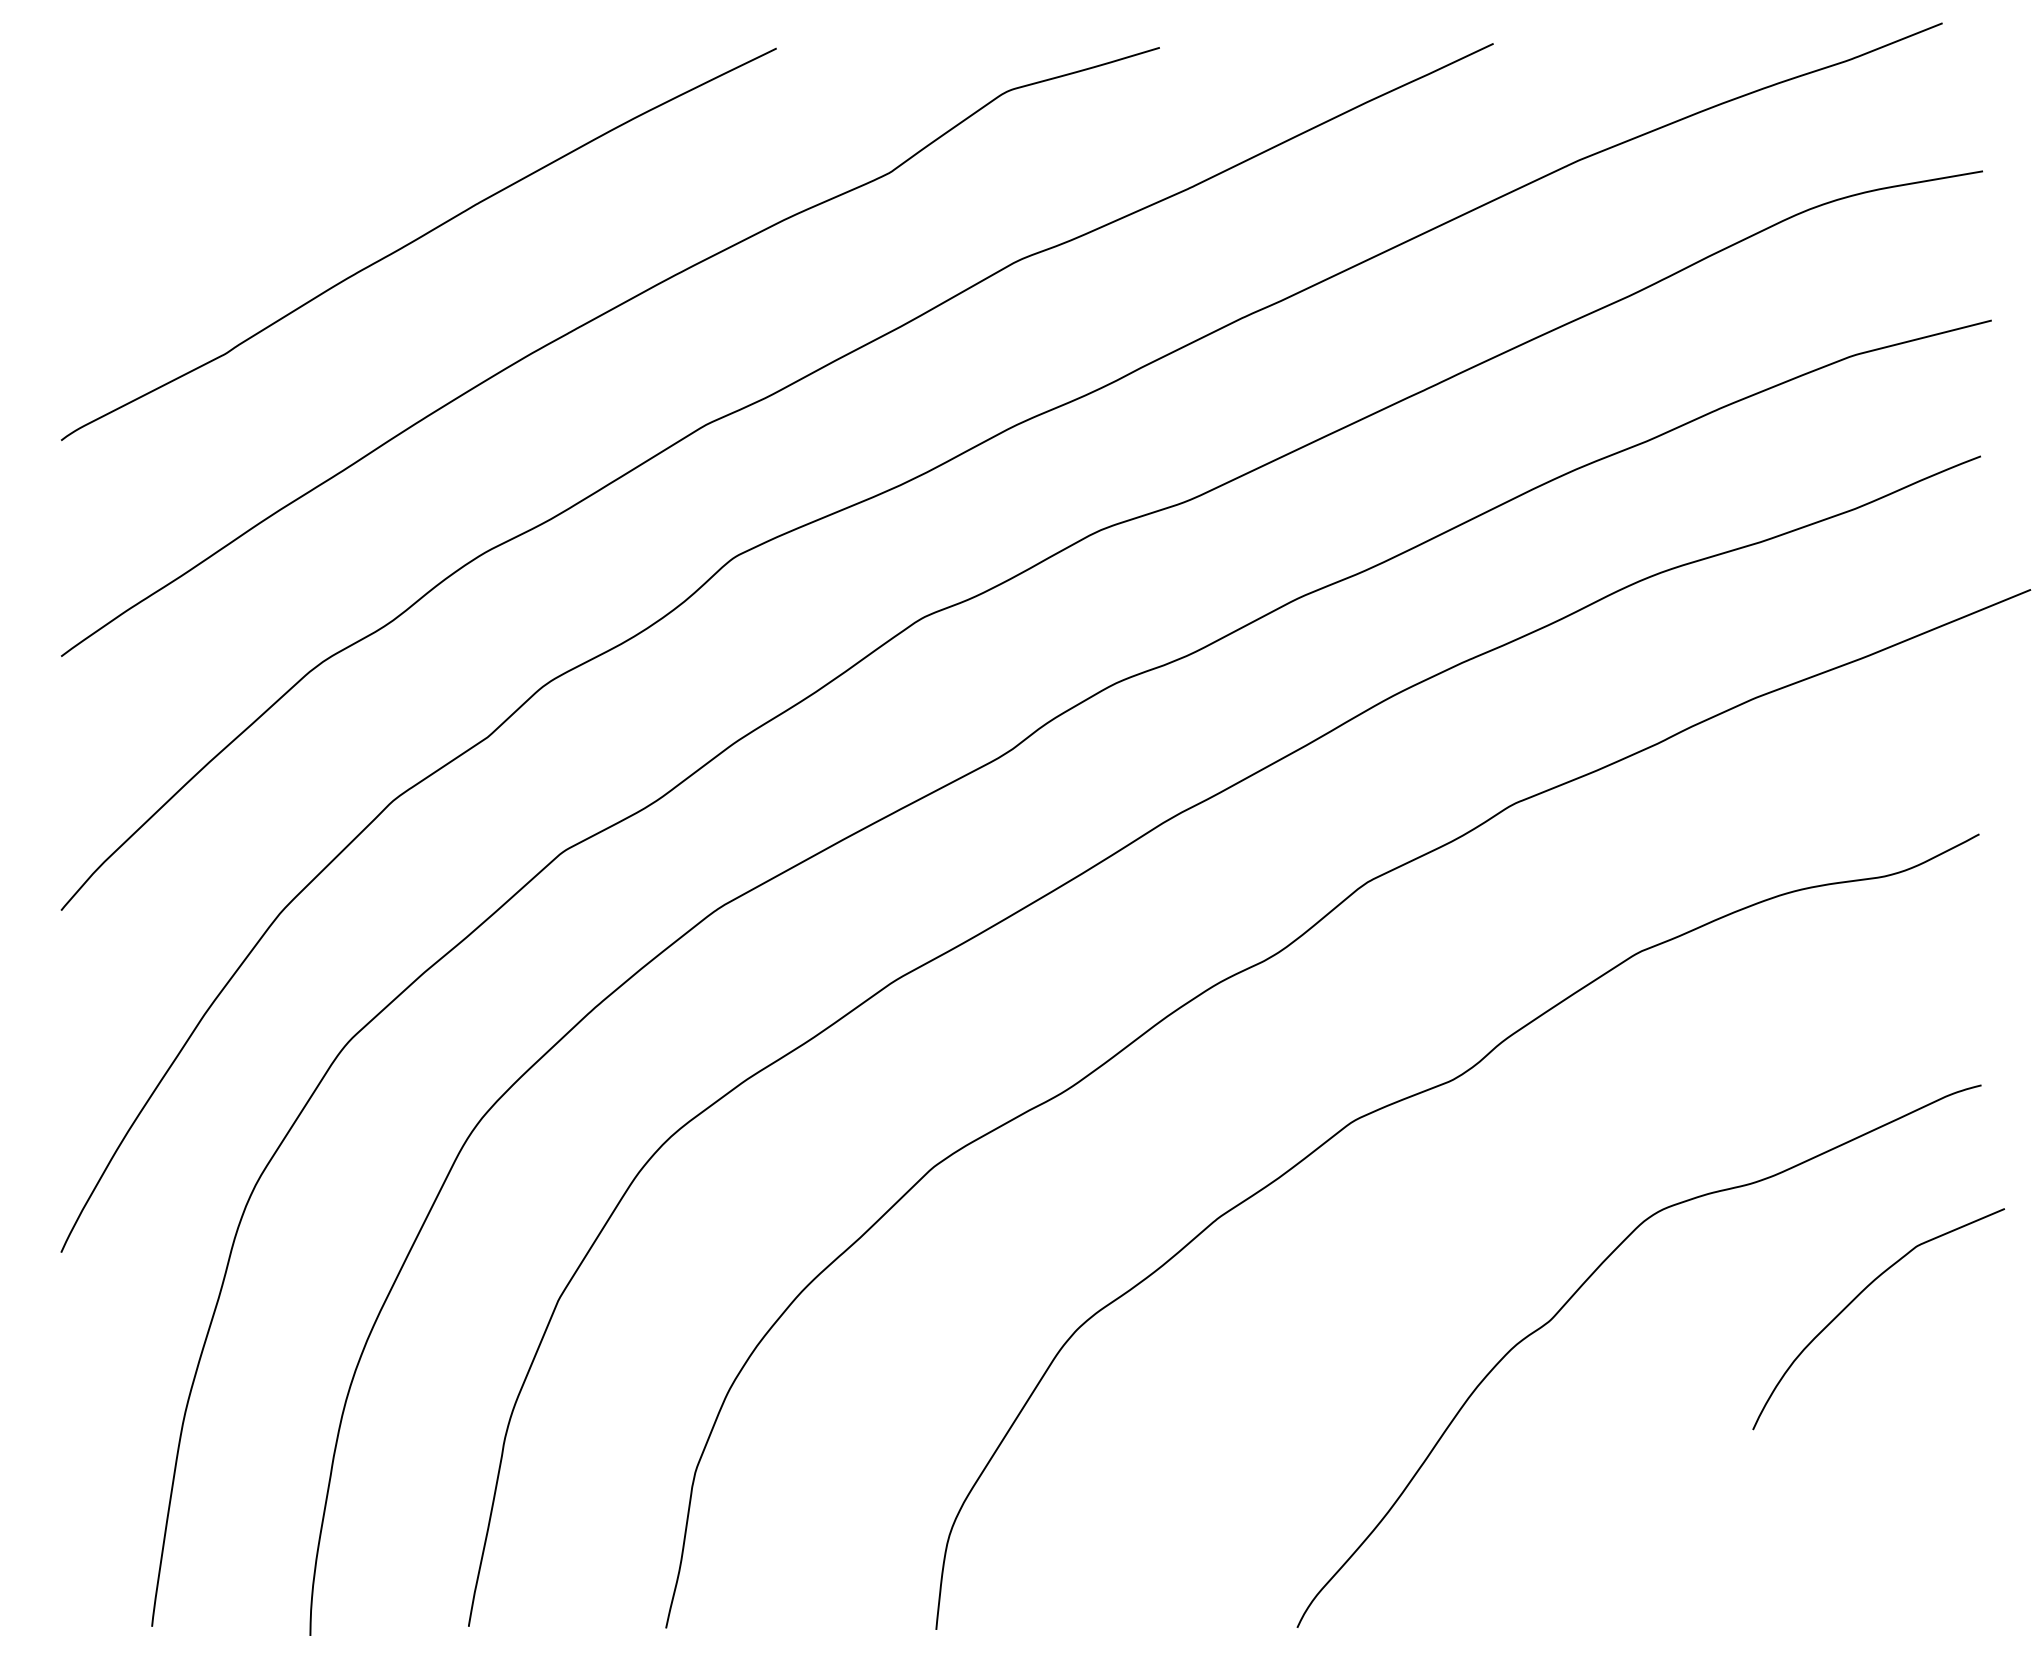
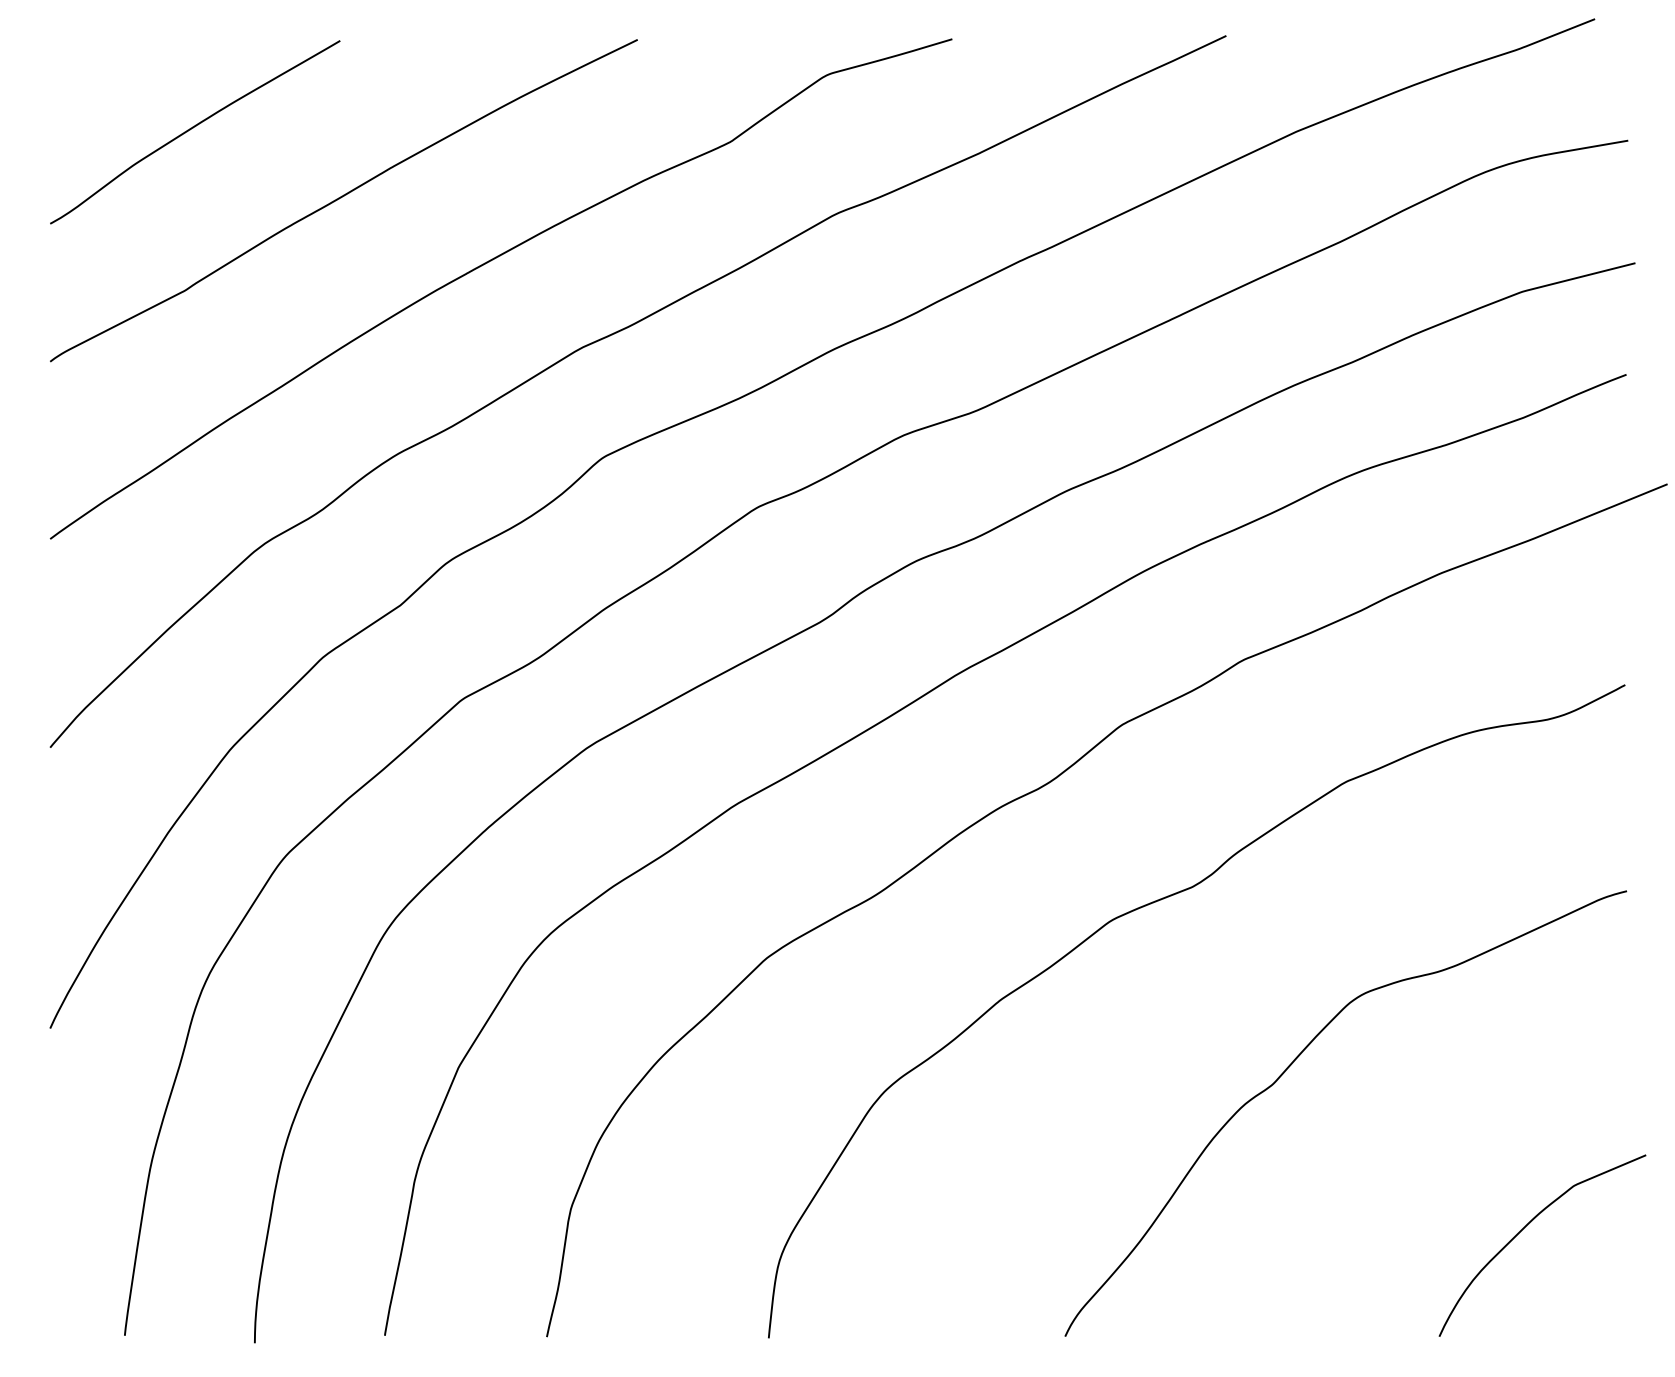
curve: (235, 156) -> (193, 128), added
curve: (1857, 1297) -> (1525, 1227), moved

